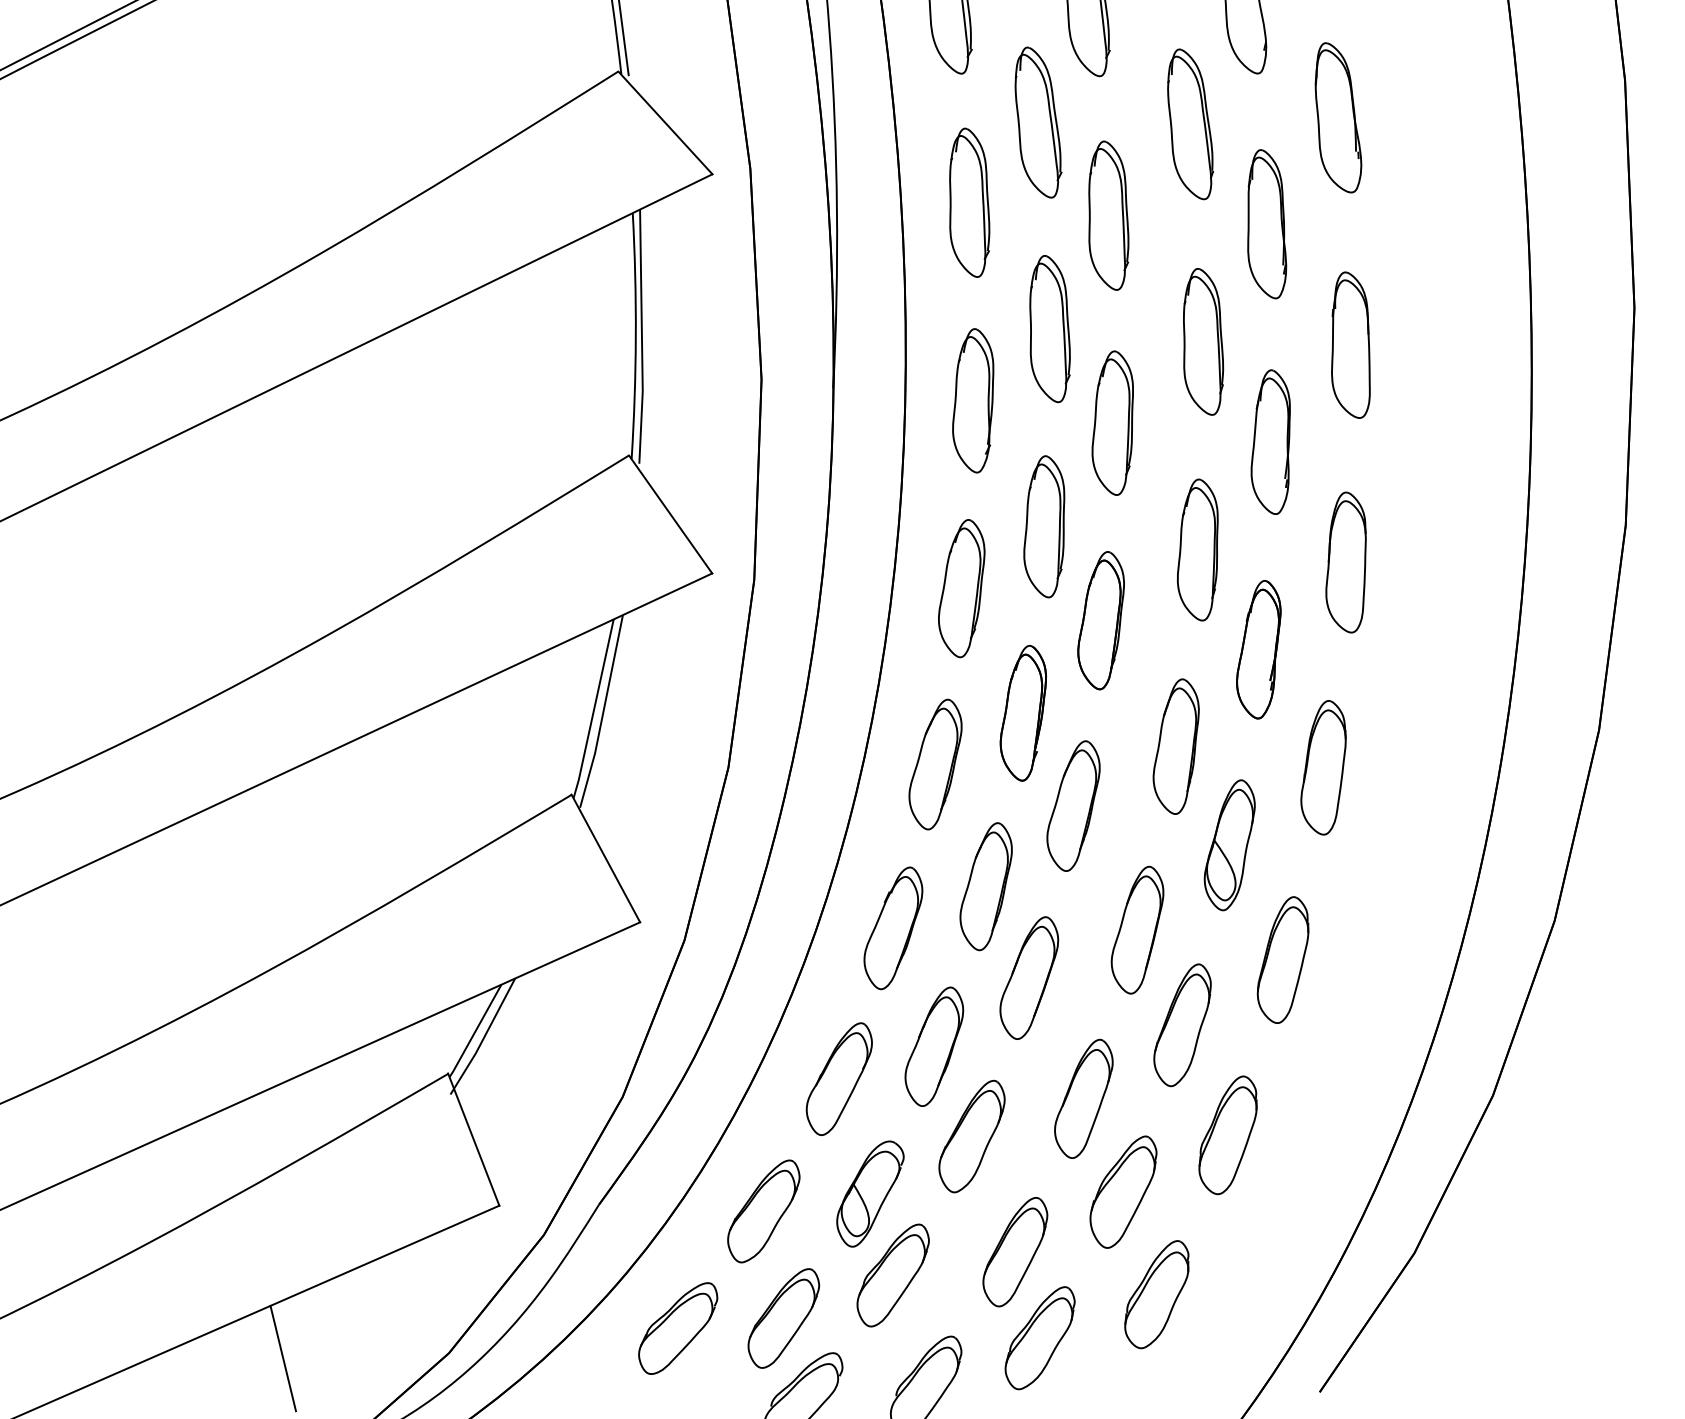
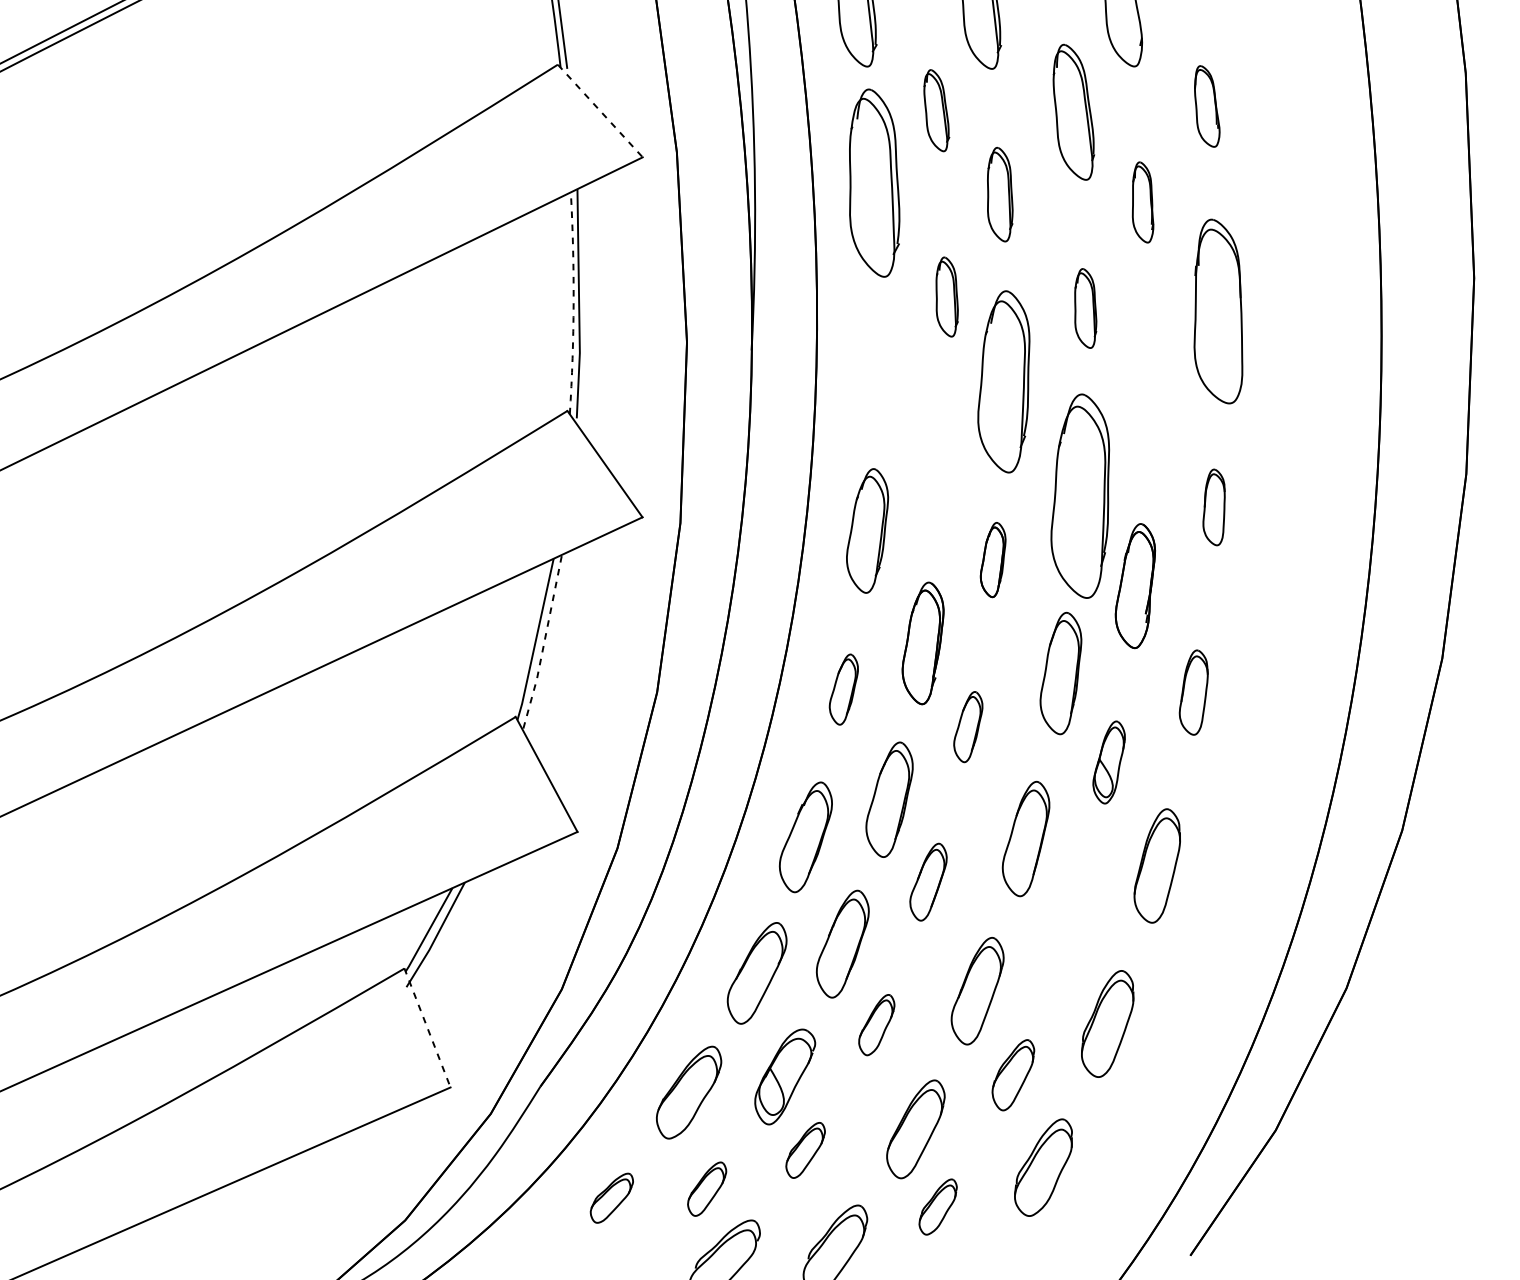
part: (1338, 117) -> (1207, 106), size x0.6
line: (665, 122) -> (600, 110), solid -> dashed
part: (1038, 122) -> (936, 110), size x0.6
part: (969, 202) -> (874, 182), size x1.4
part: (1108, 215) -> (999, 194), size x0.7
part: (1267, 224) -> (1143, 202), size x0.6
part: (1049, 329) -> (946, 297), size x0.6
arc: (635, 336) -> (573, 303), solid -> dashed
part: (1203, 341) -> (1085, 308), size x0.6
part: (1350, 344) -> (1218, 310), size x1.4
part: (973, 400) -> (878, 361), removed
part: (1112, 422) -> (1003, 381), size x1.4
part: (1270, 441) -> (1145, 398), removed
part: (1044, 526) -> (942, 474), removed
part: (1197, 549) -> (1080, 495), size x1.6
part: (1345, 562) -> (1213, 507), size x0.6
part: (1100, 620) -> (992, 559), size x0.6
line: (603, 712) -> (544, 642), solid -> dashed
part: (935, 764) -> (843, 689), size x0.6
part: (1323, 767) -> (1193, 692), size x0.7
part: (1073, 805) -> (968, 726), size x0.6
part: (1229, 845) -> (1108, 762), size x0.7
part: (1029, 977) -> (928, 881), size x0.7
part: (1182, 1025) -> (1066, 924), removed
part: (971, 1136) -> (876, 1025), size x0.6
line: (473, 1139) -> (427, 1027), solid -> dashed
part: (1123, 1191) -> (1013, 1074), size x0.7
part: (892, 1275) -> (805, 1150), size x0.6
part: (783, 1318) -> (706, 1189), size x0.6
part: (678, 1328) -> (612, 1198), size x0.6
part: (1039, 1338) -> (937, 1207), size x0.6
line: (283, 1358) -> (255, 1225), removed

